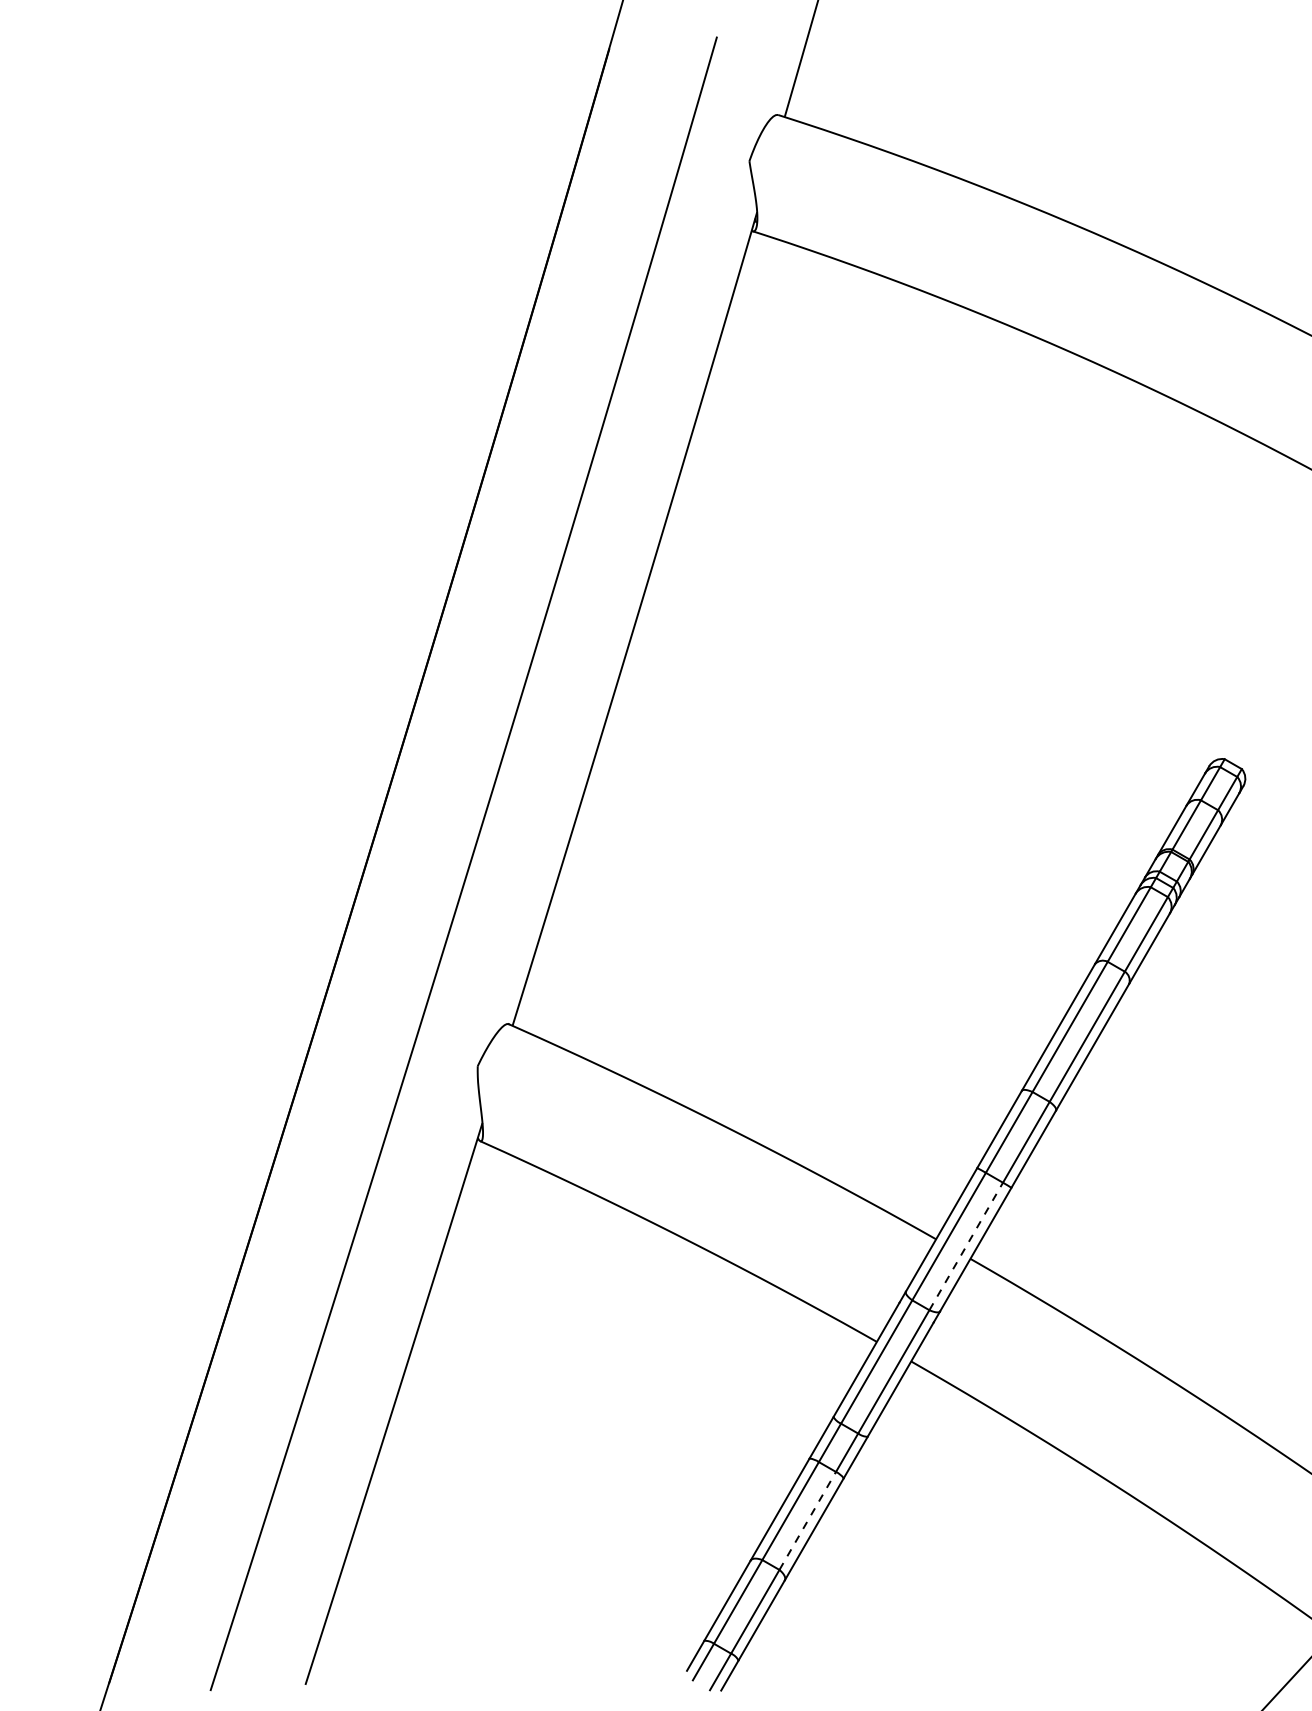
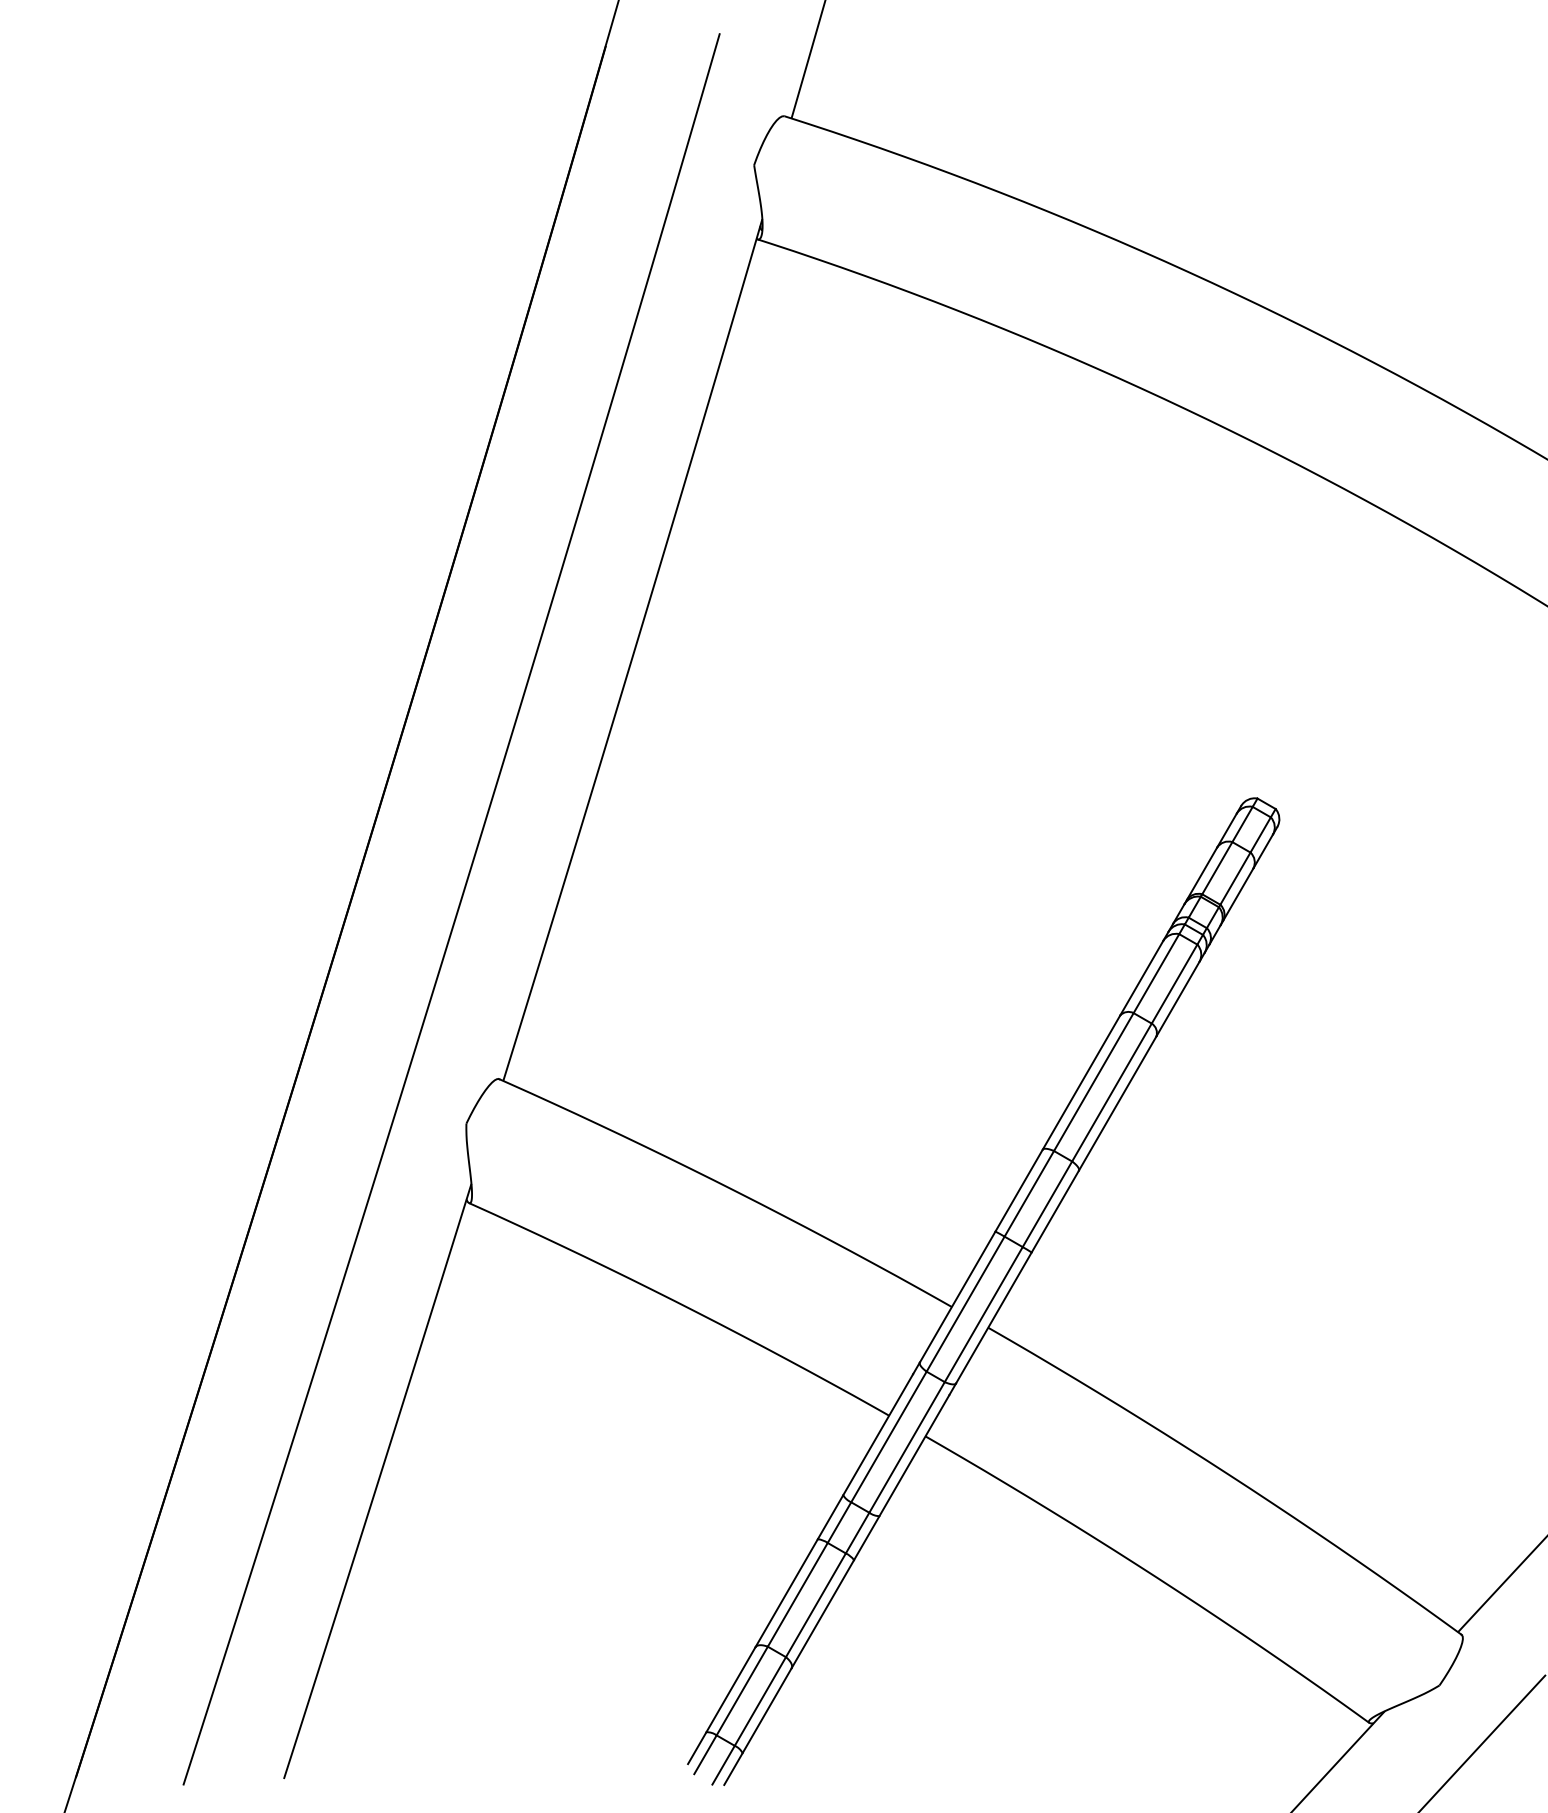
line: (965, 1246) -> (983, 1314), dashed -> solid
line: (807, 1521) -> (815, 1605), dashed -> solid

